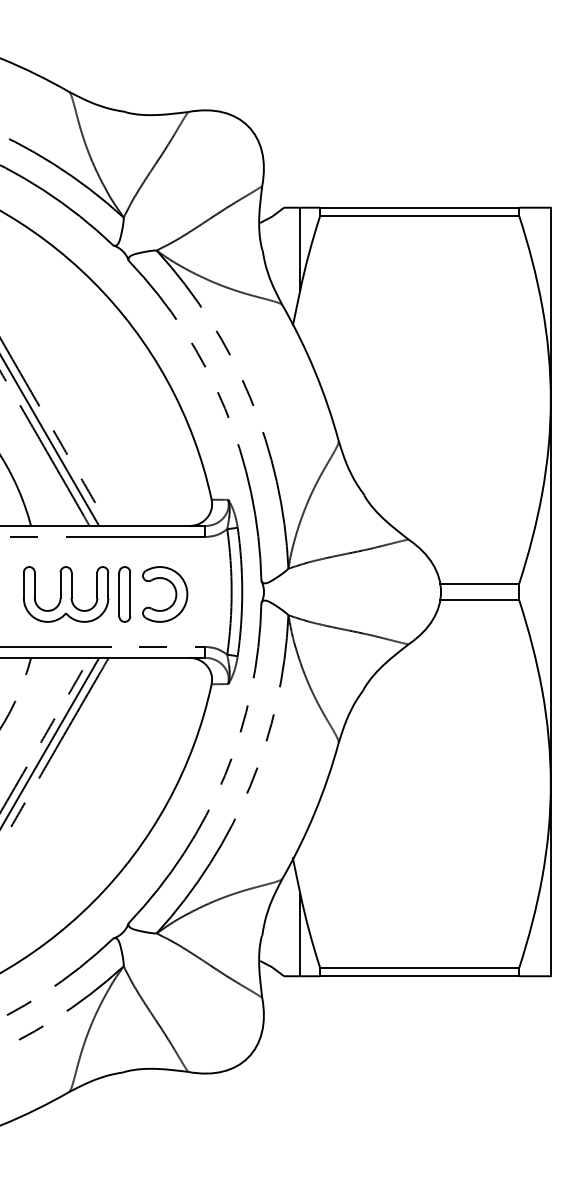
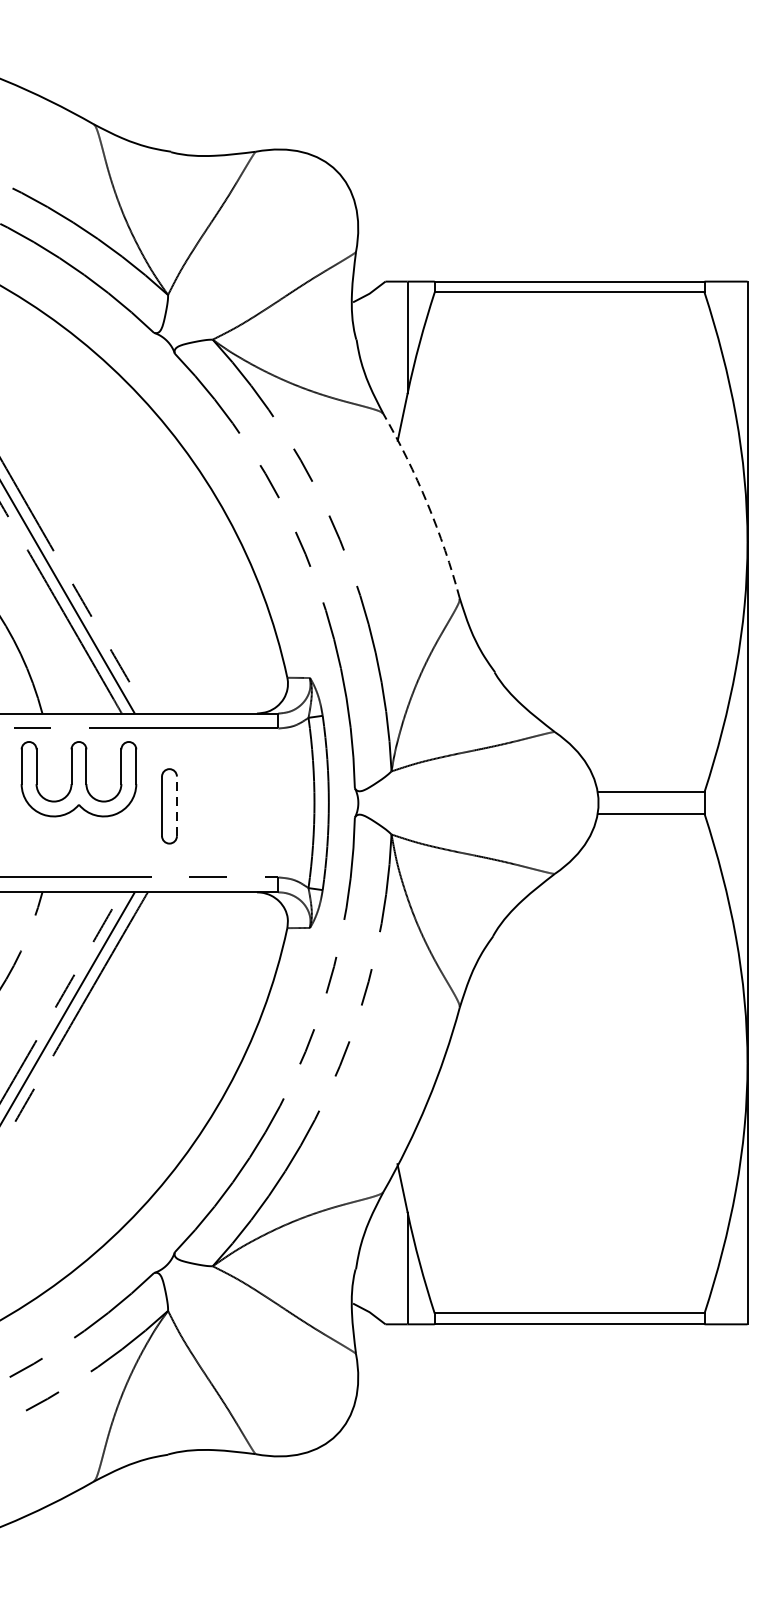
arc: (314, 371) -> (426, 503), solid -> dashed
part: (66, 594) -> (79, 779), moved
line: (130, 594) -> (177, 806), solid -> dashed
part: (175, 594) -> (238, 806), removed

